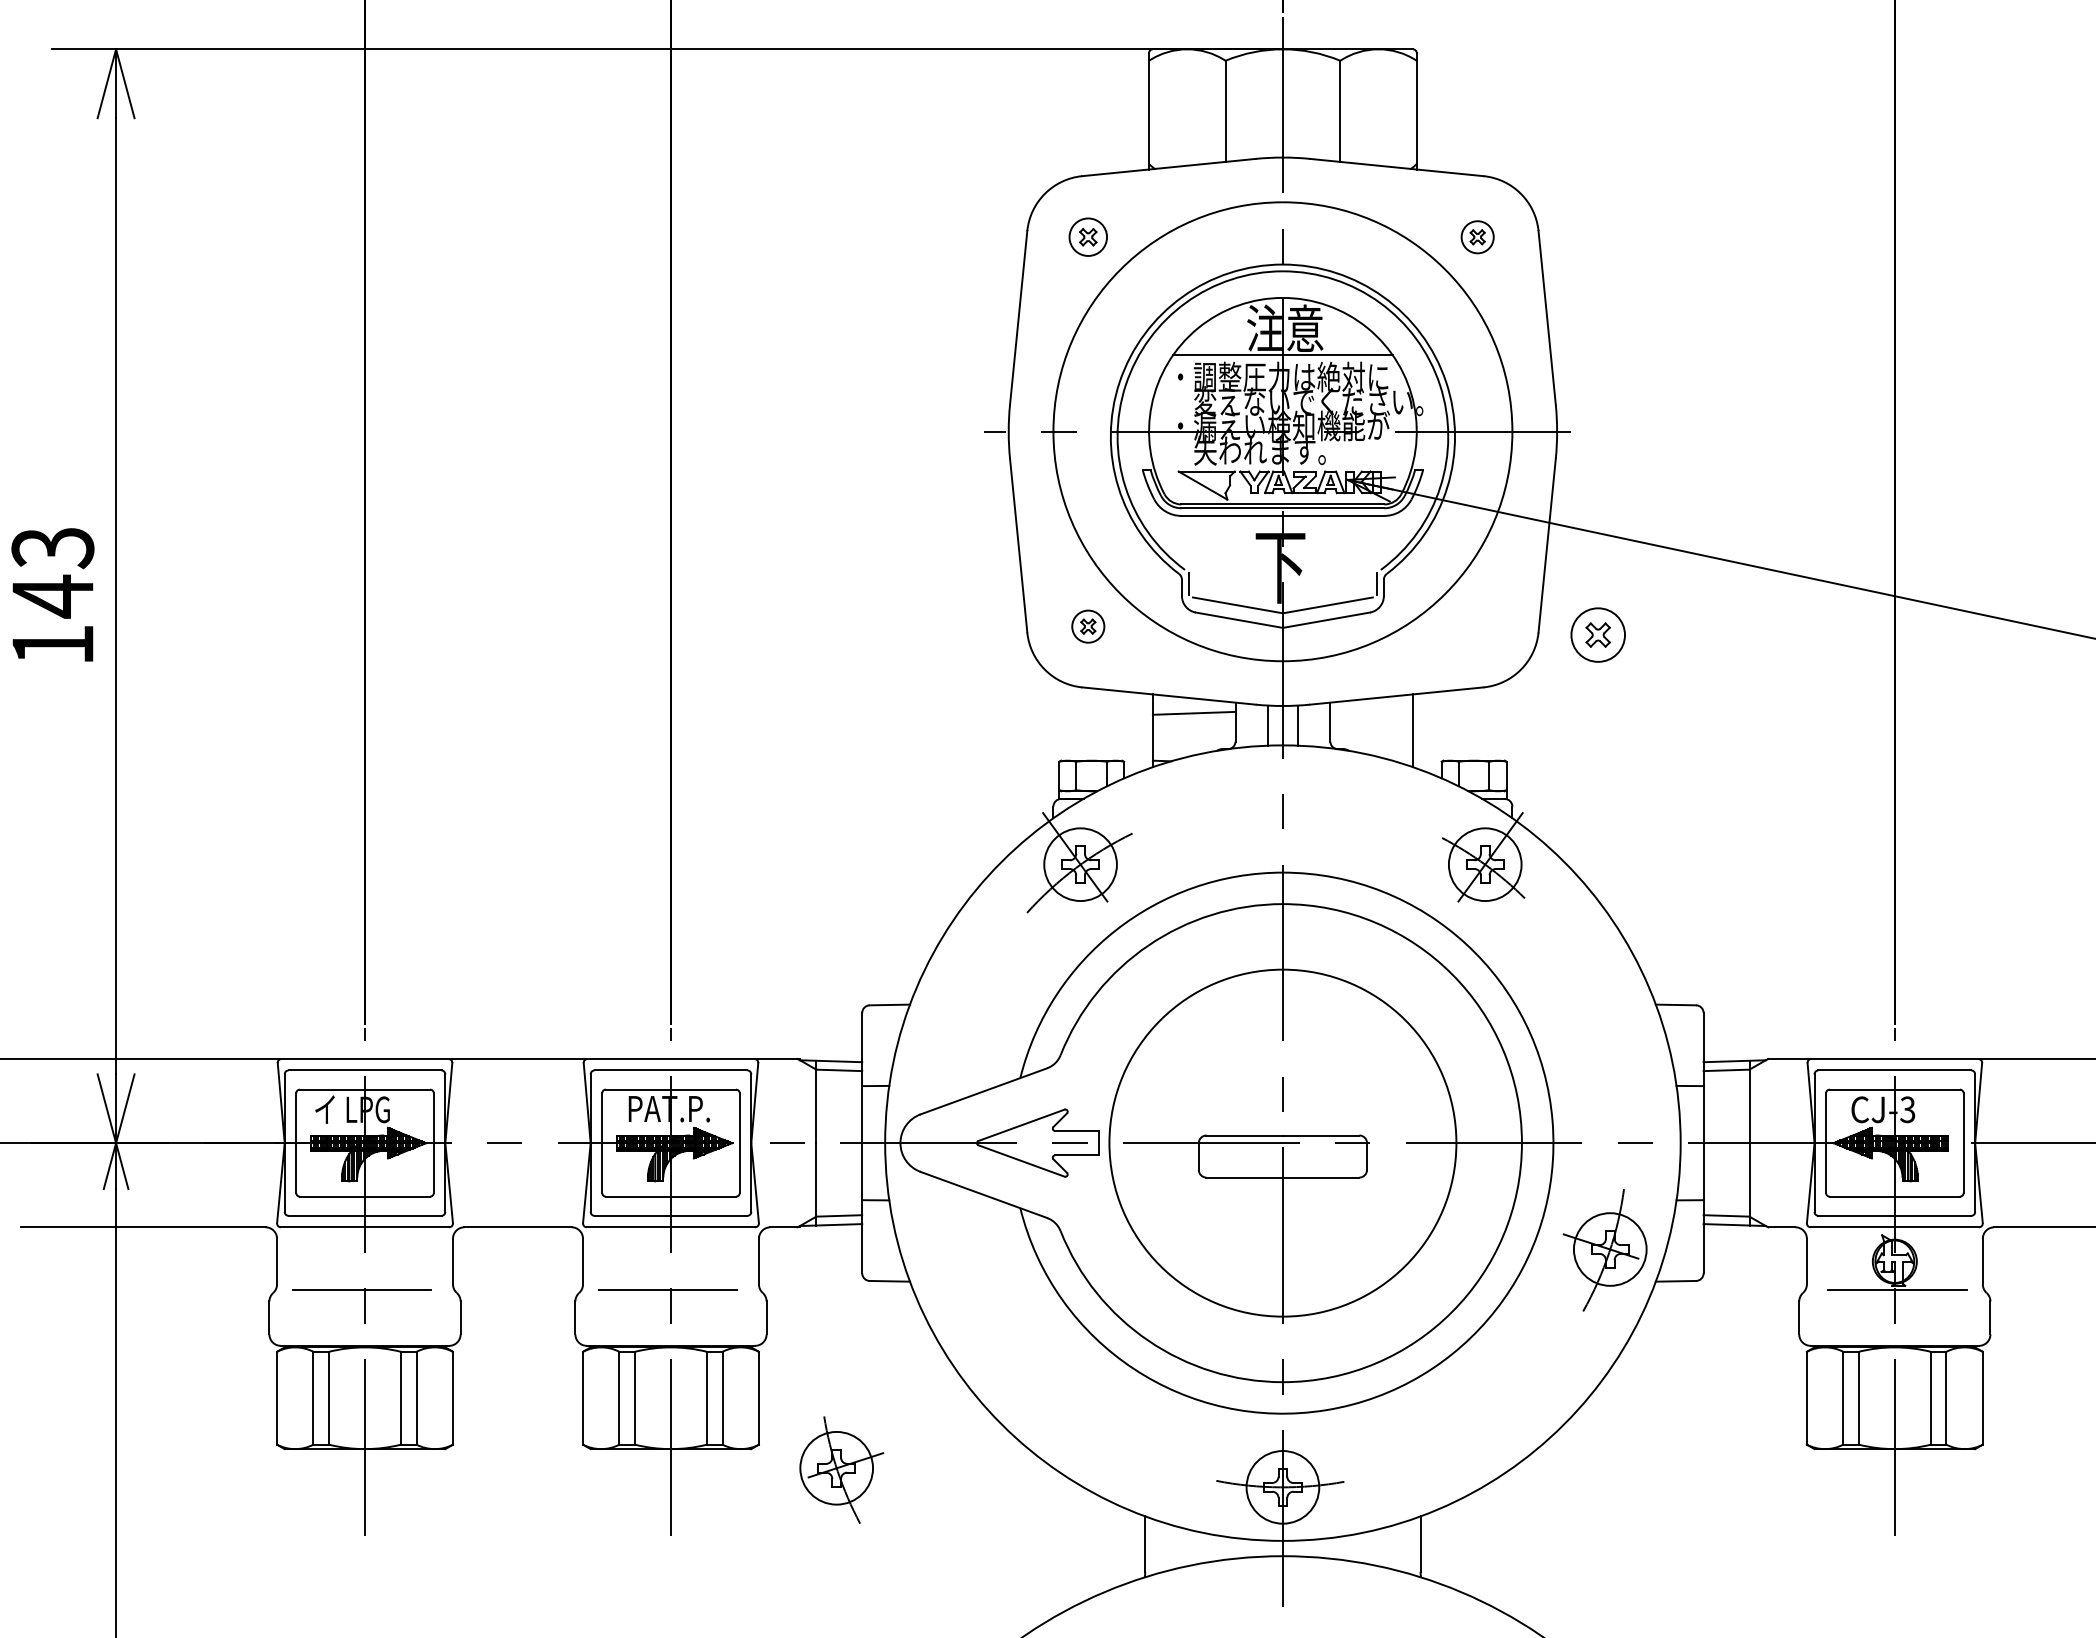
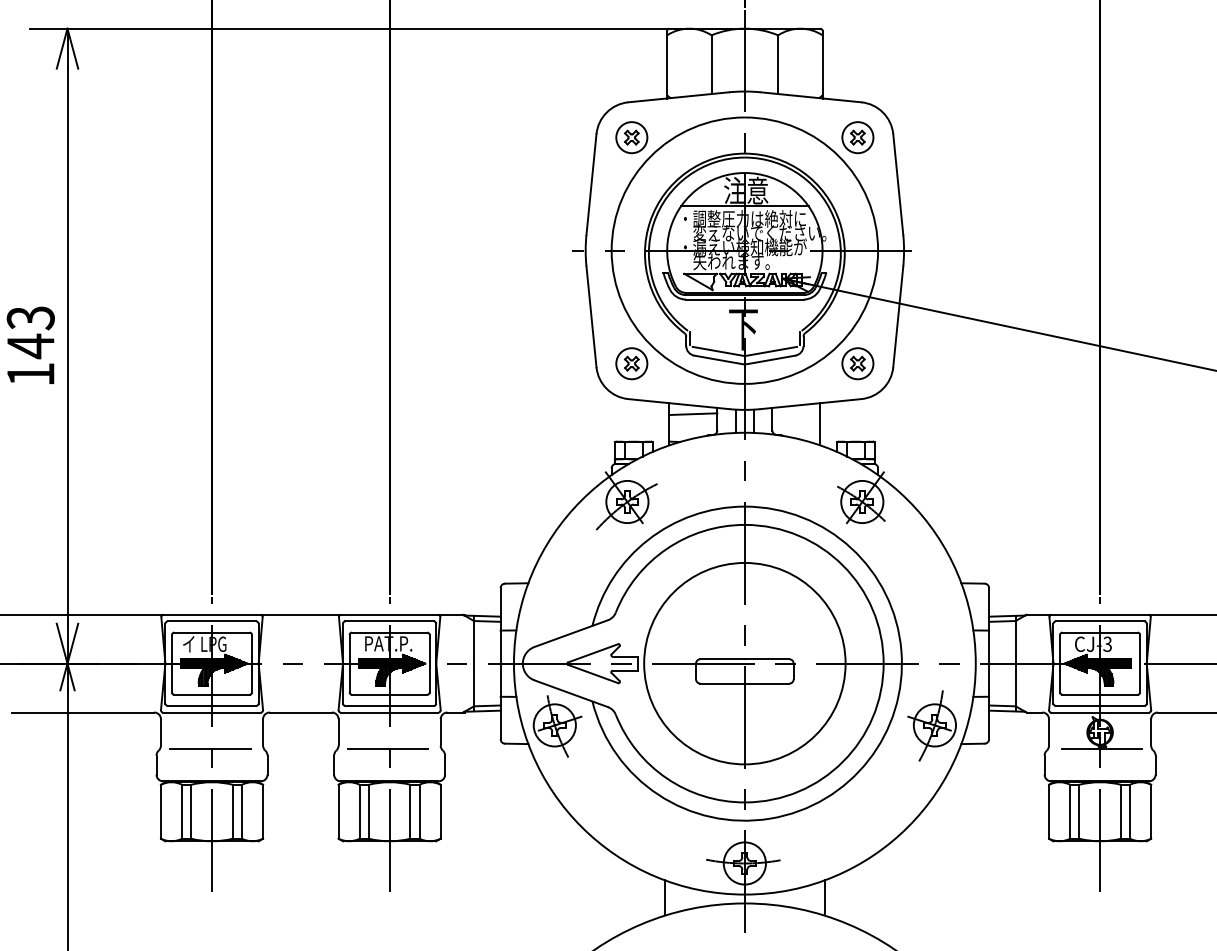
part: (1087, 236) -> (631, 137), size x1.43
part: (1476, 236) -> (857, 137), size x1.67
part: (1087, 626) -> (631, 363), size x1.67
part: (1597, 634) -> (857, 363), moved
part: (841, 1470) -> (557, 726), moved

